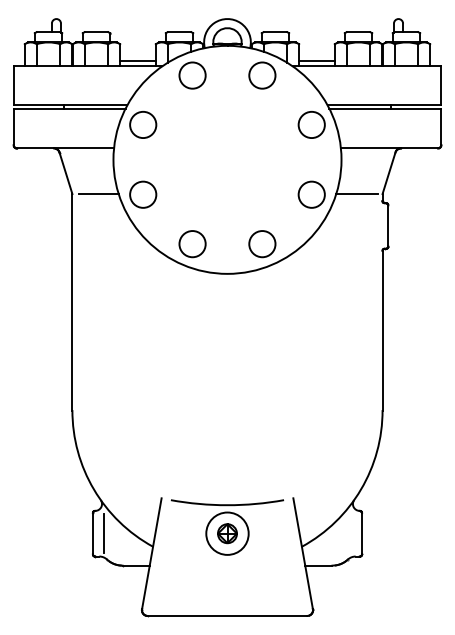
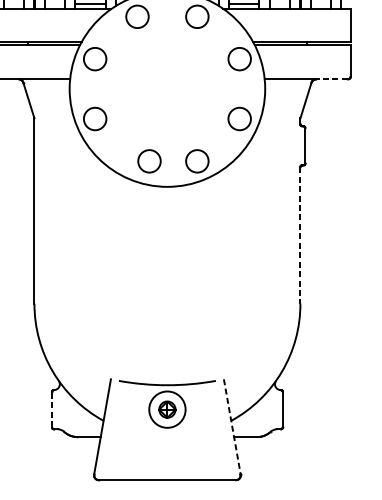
line: (418, 148) -> (331, 79), solid -> dashed
line: (98, 194) -> (56, 118), removed
line: (356, 194) -> (278, 118), removed
circle: (192, 244) -> (149, 161), moved
line: (382, 330) -> (300, 235), solid -> dashed
line: (92, 533) -> (51, 409), solid -> dashed
line: (104, 533) -> (61, 409), removed
line: (303, 554) -> (232, 427), solid -> dashed

